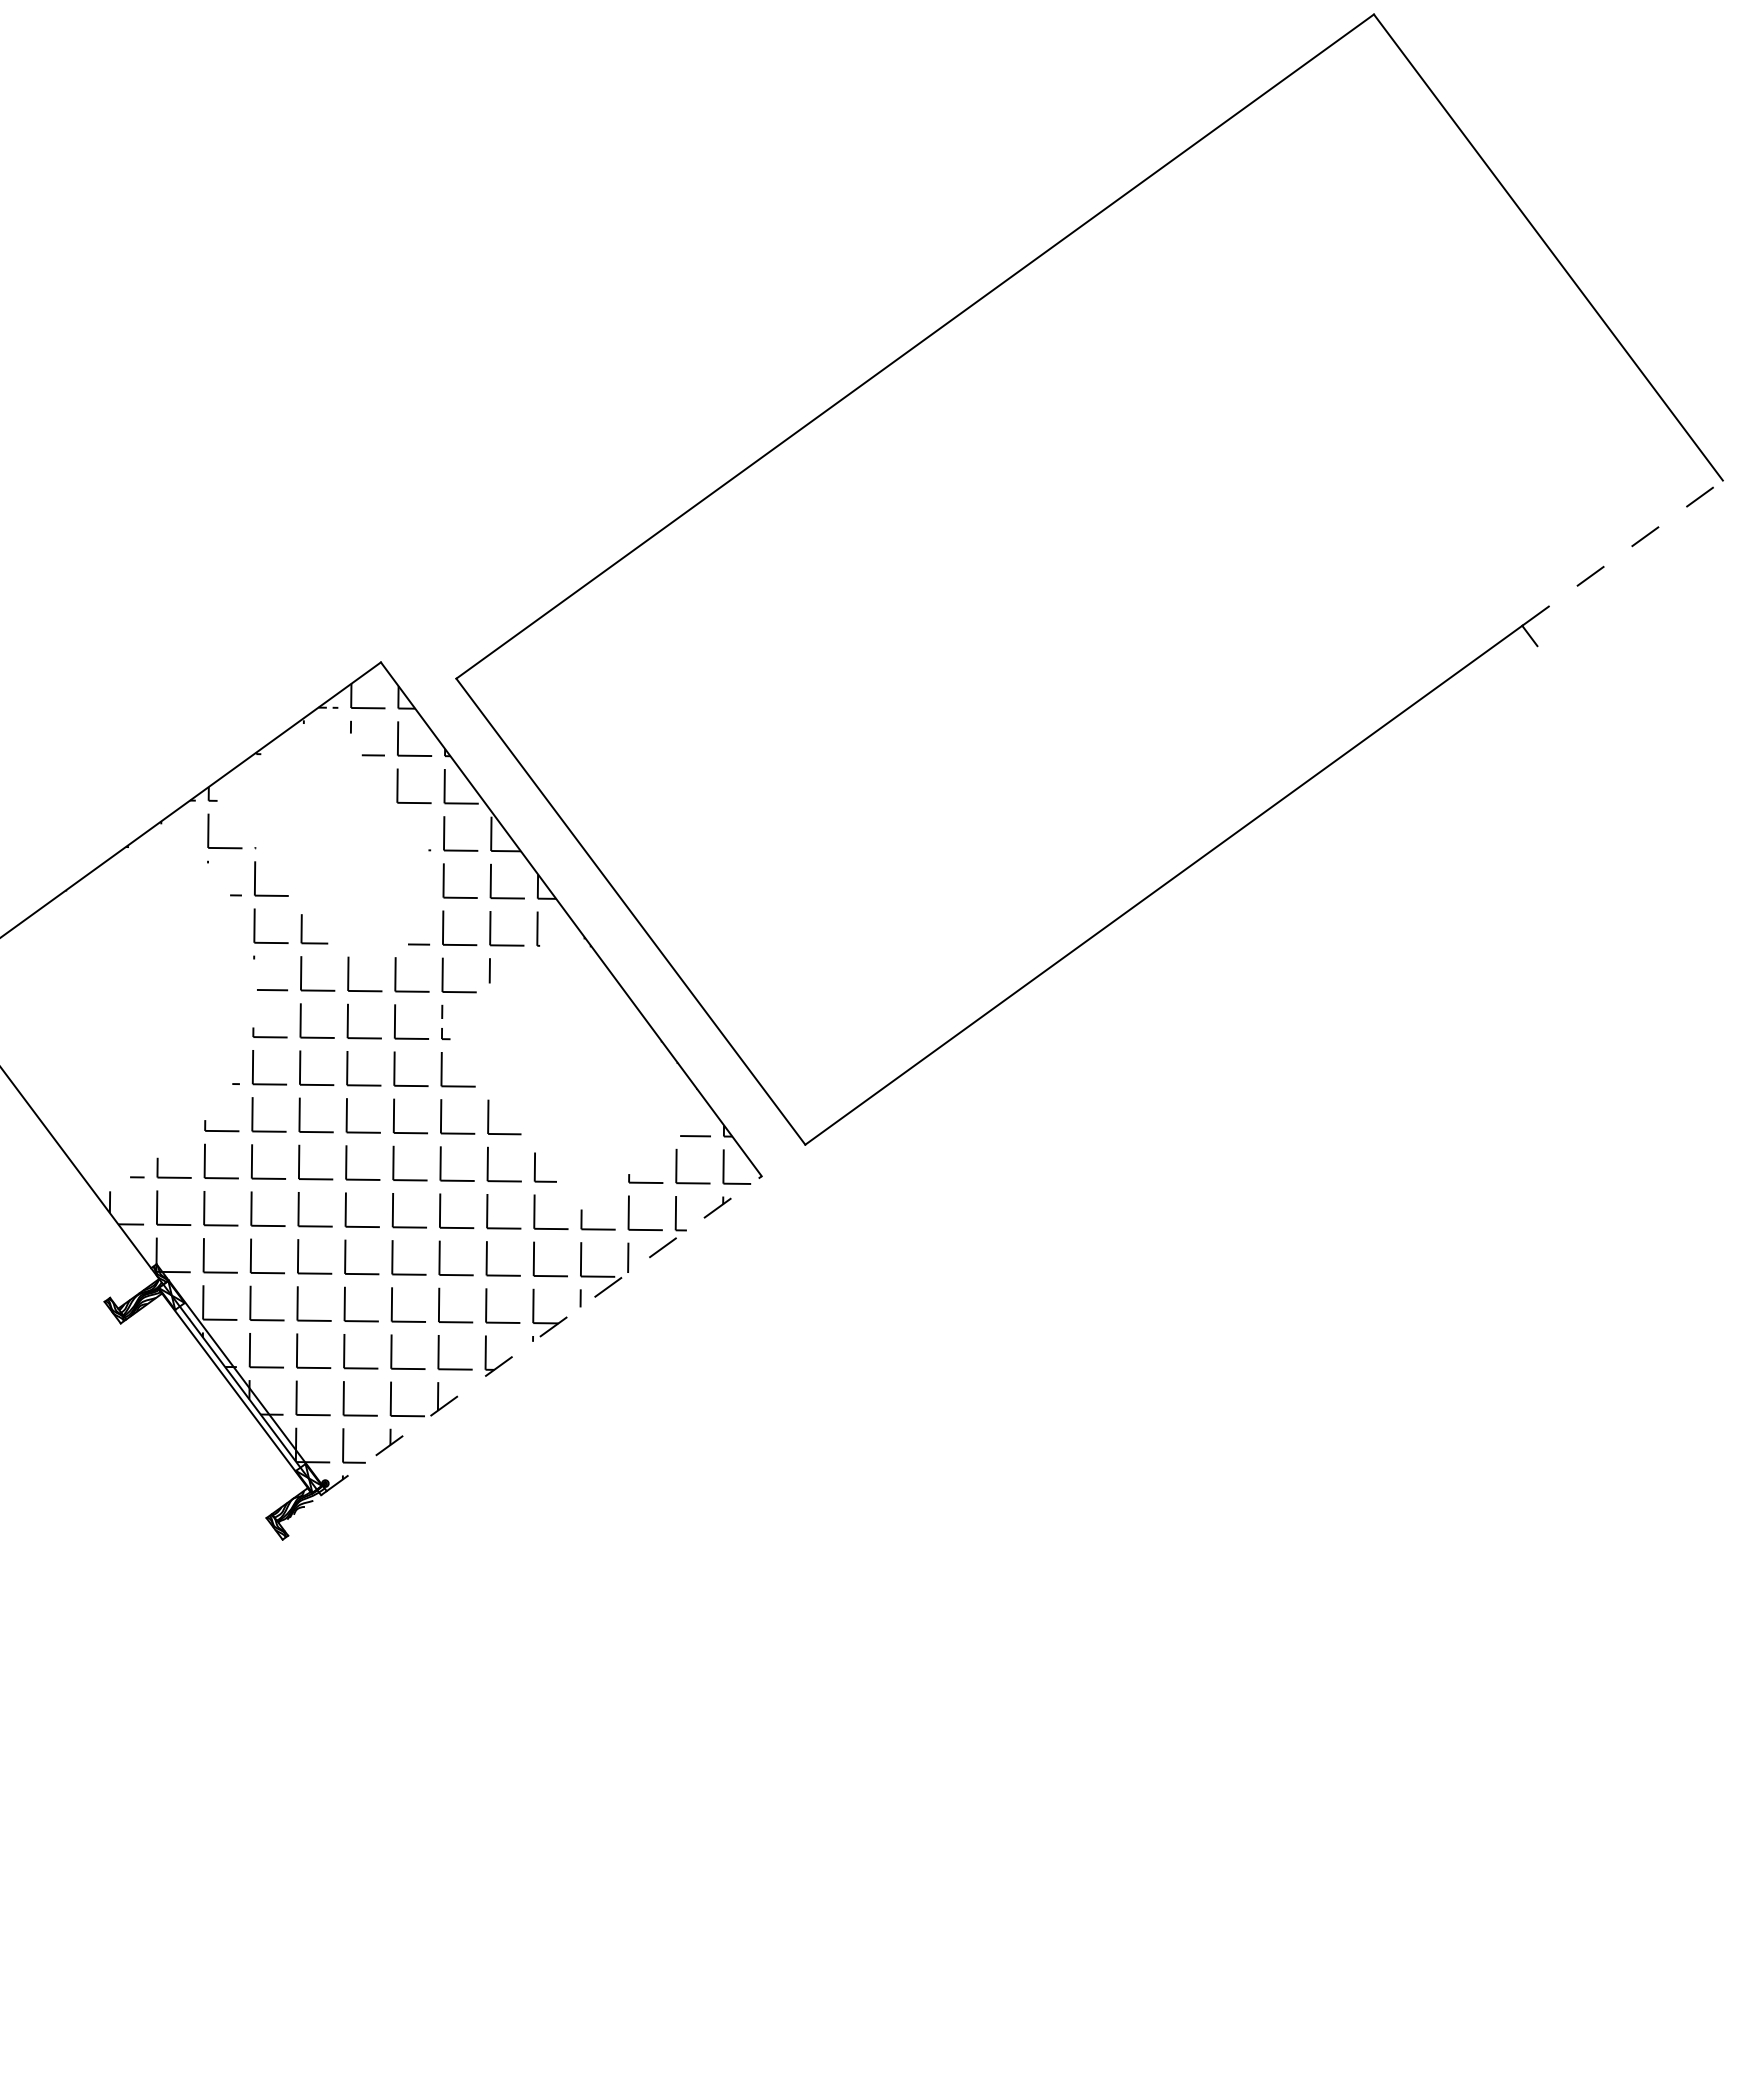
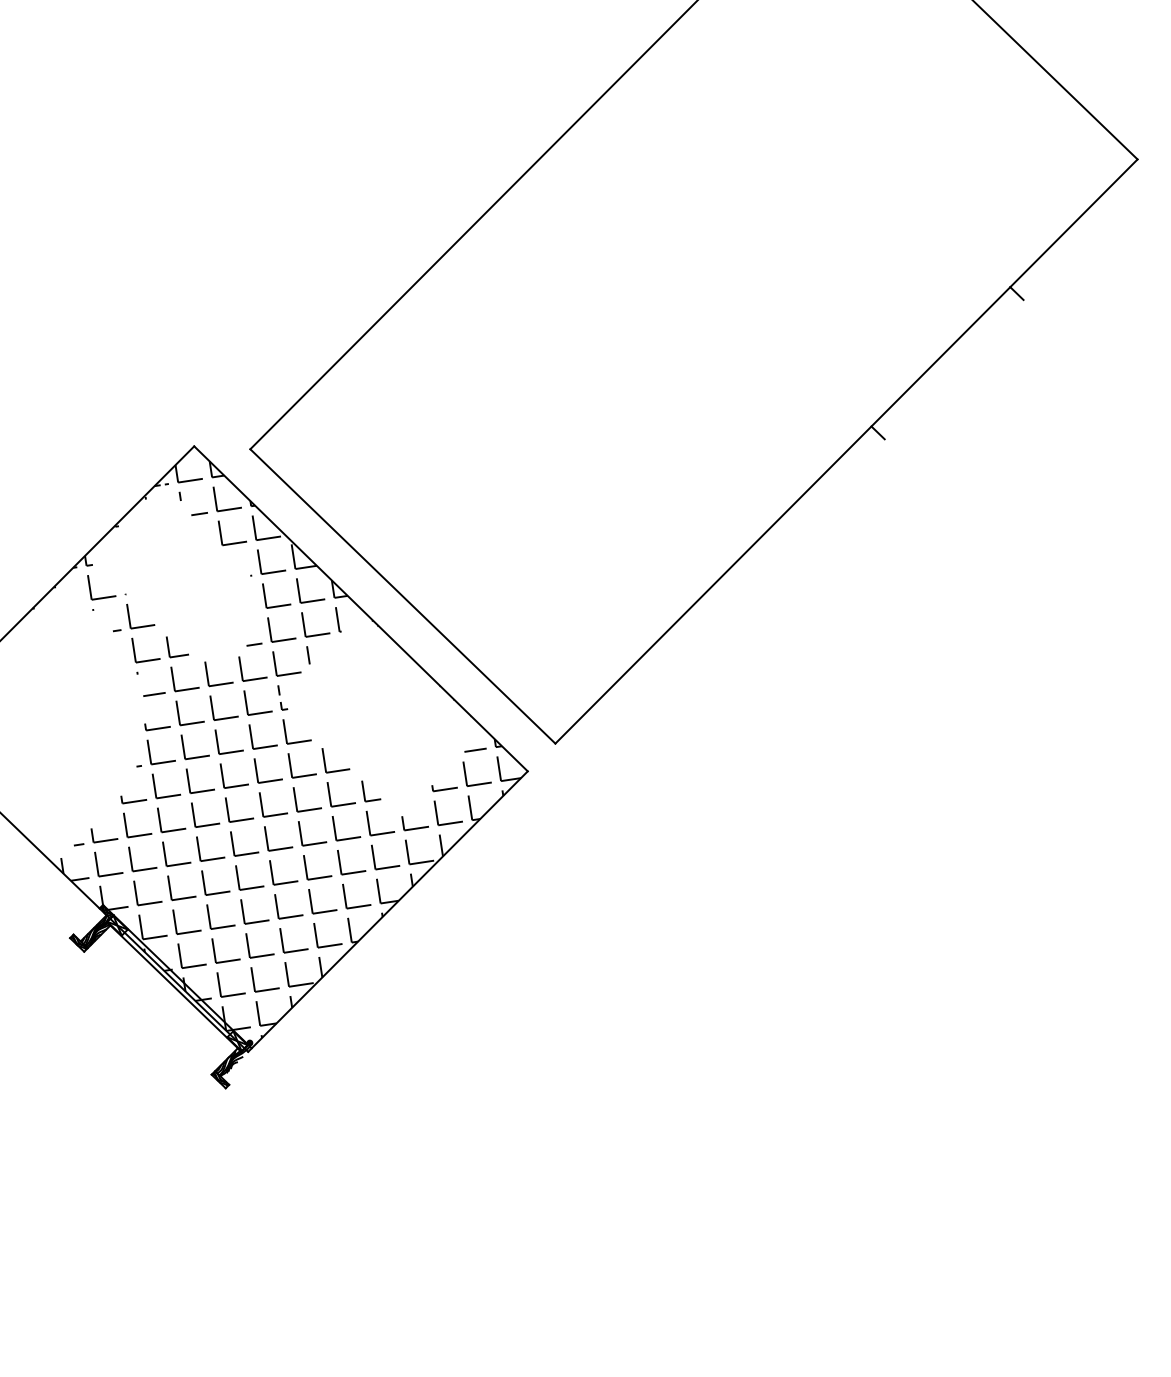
line: (1622, 553) -> (1073, 223), dashed -> solid
line: (1310, 794) -> (877, 433), added
line: (541, 1335) -> (387, 911), dashed -> solid

